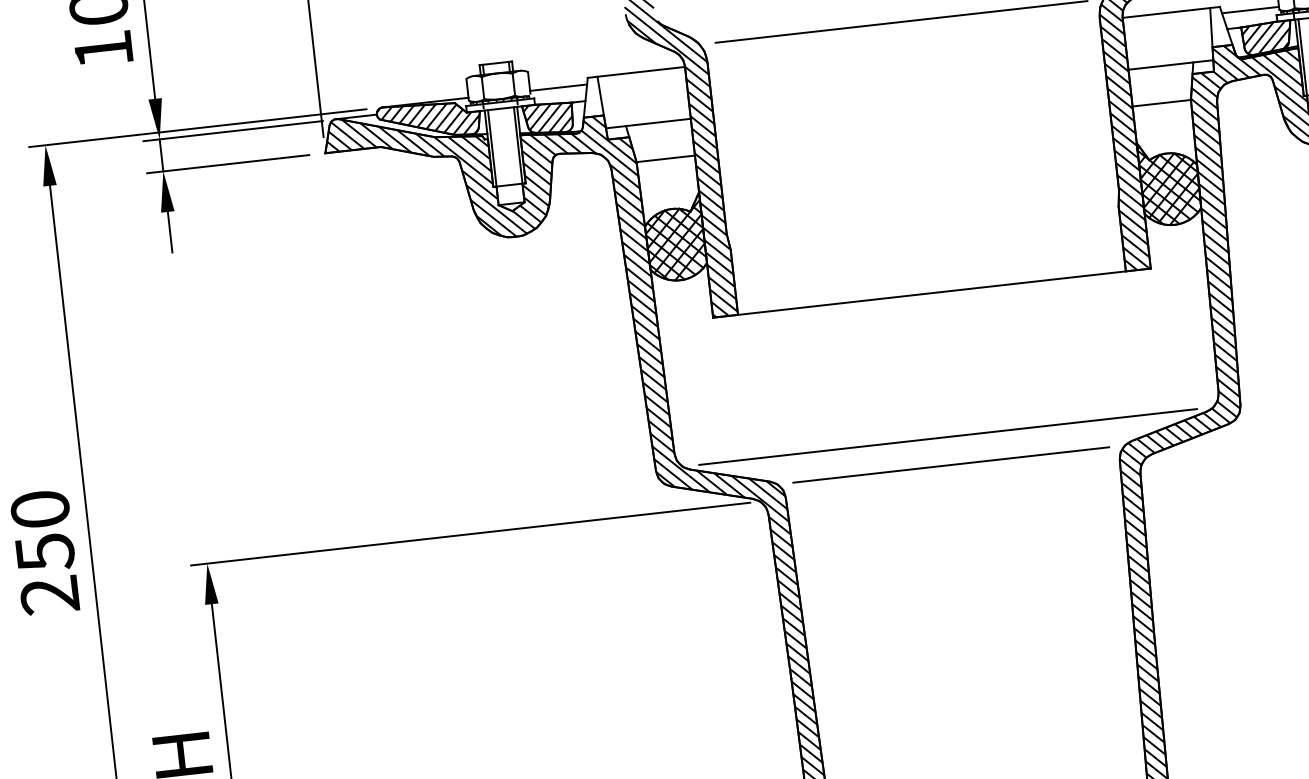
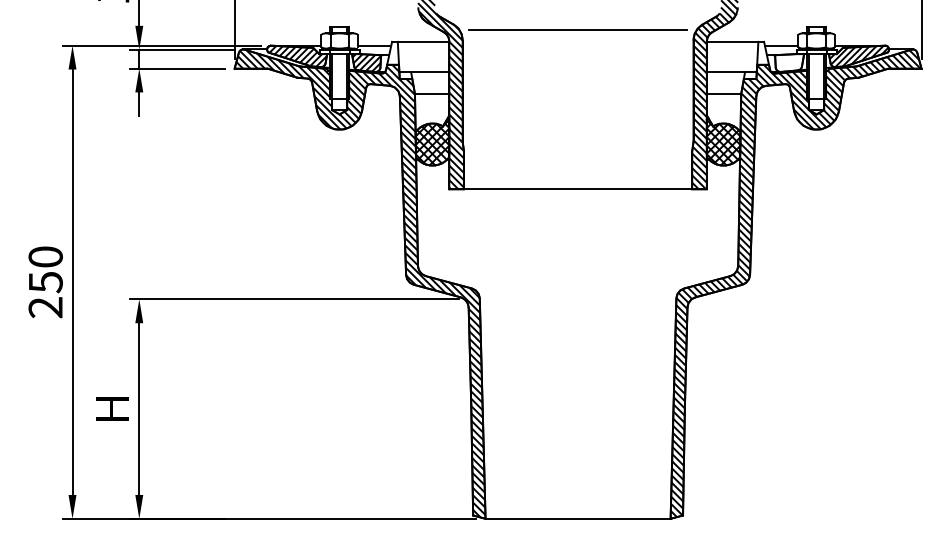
hatch: (1267, 37) -> (789, 62), removed
line: (947, 437) -> (577, 274), removed
line: (951, 464) -> (578, 290), removed

